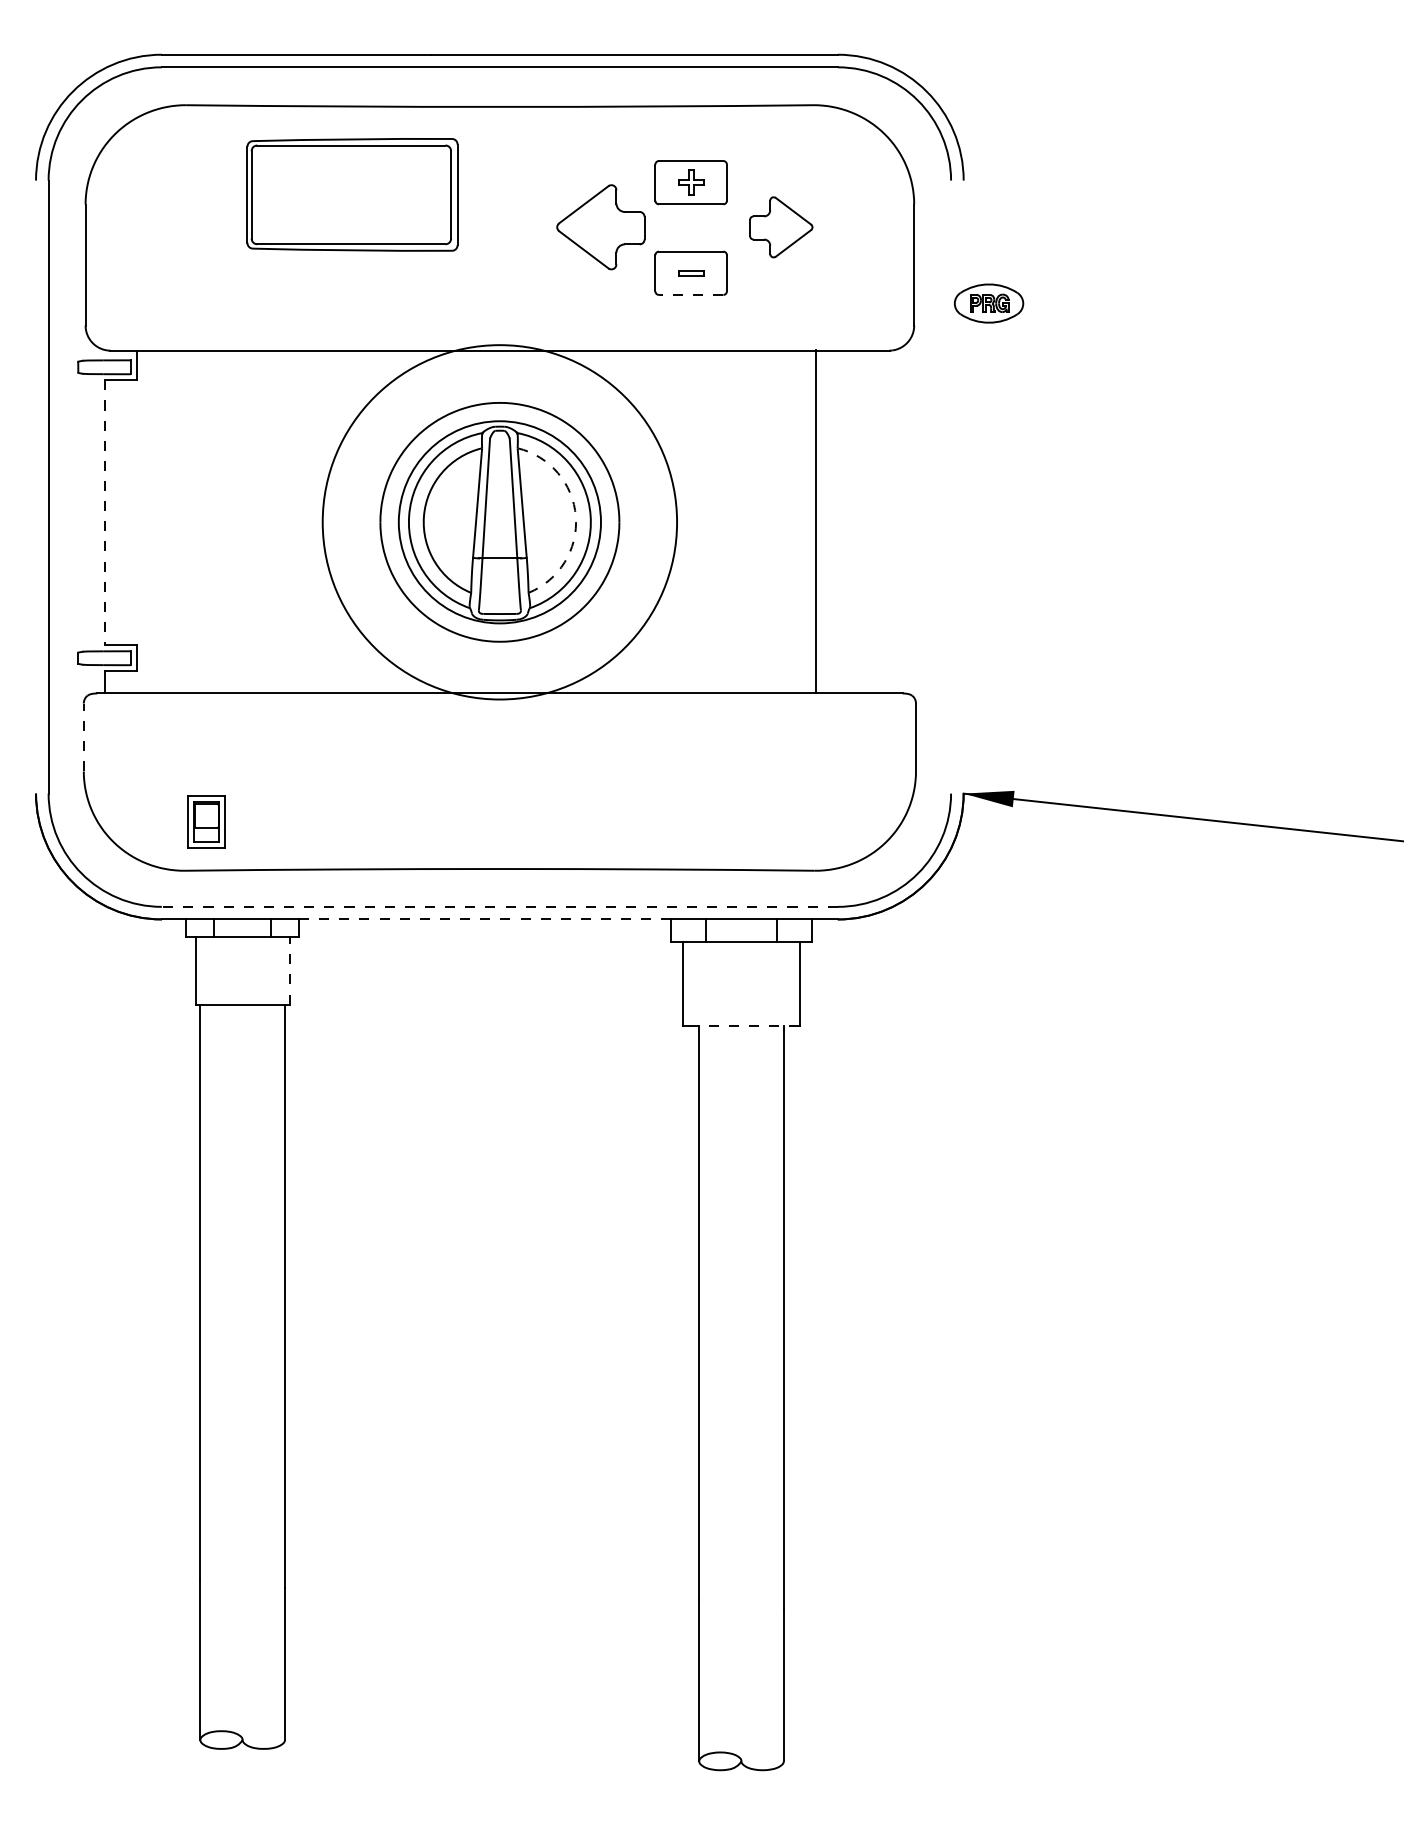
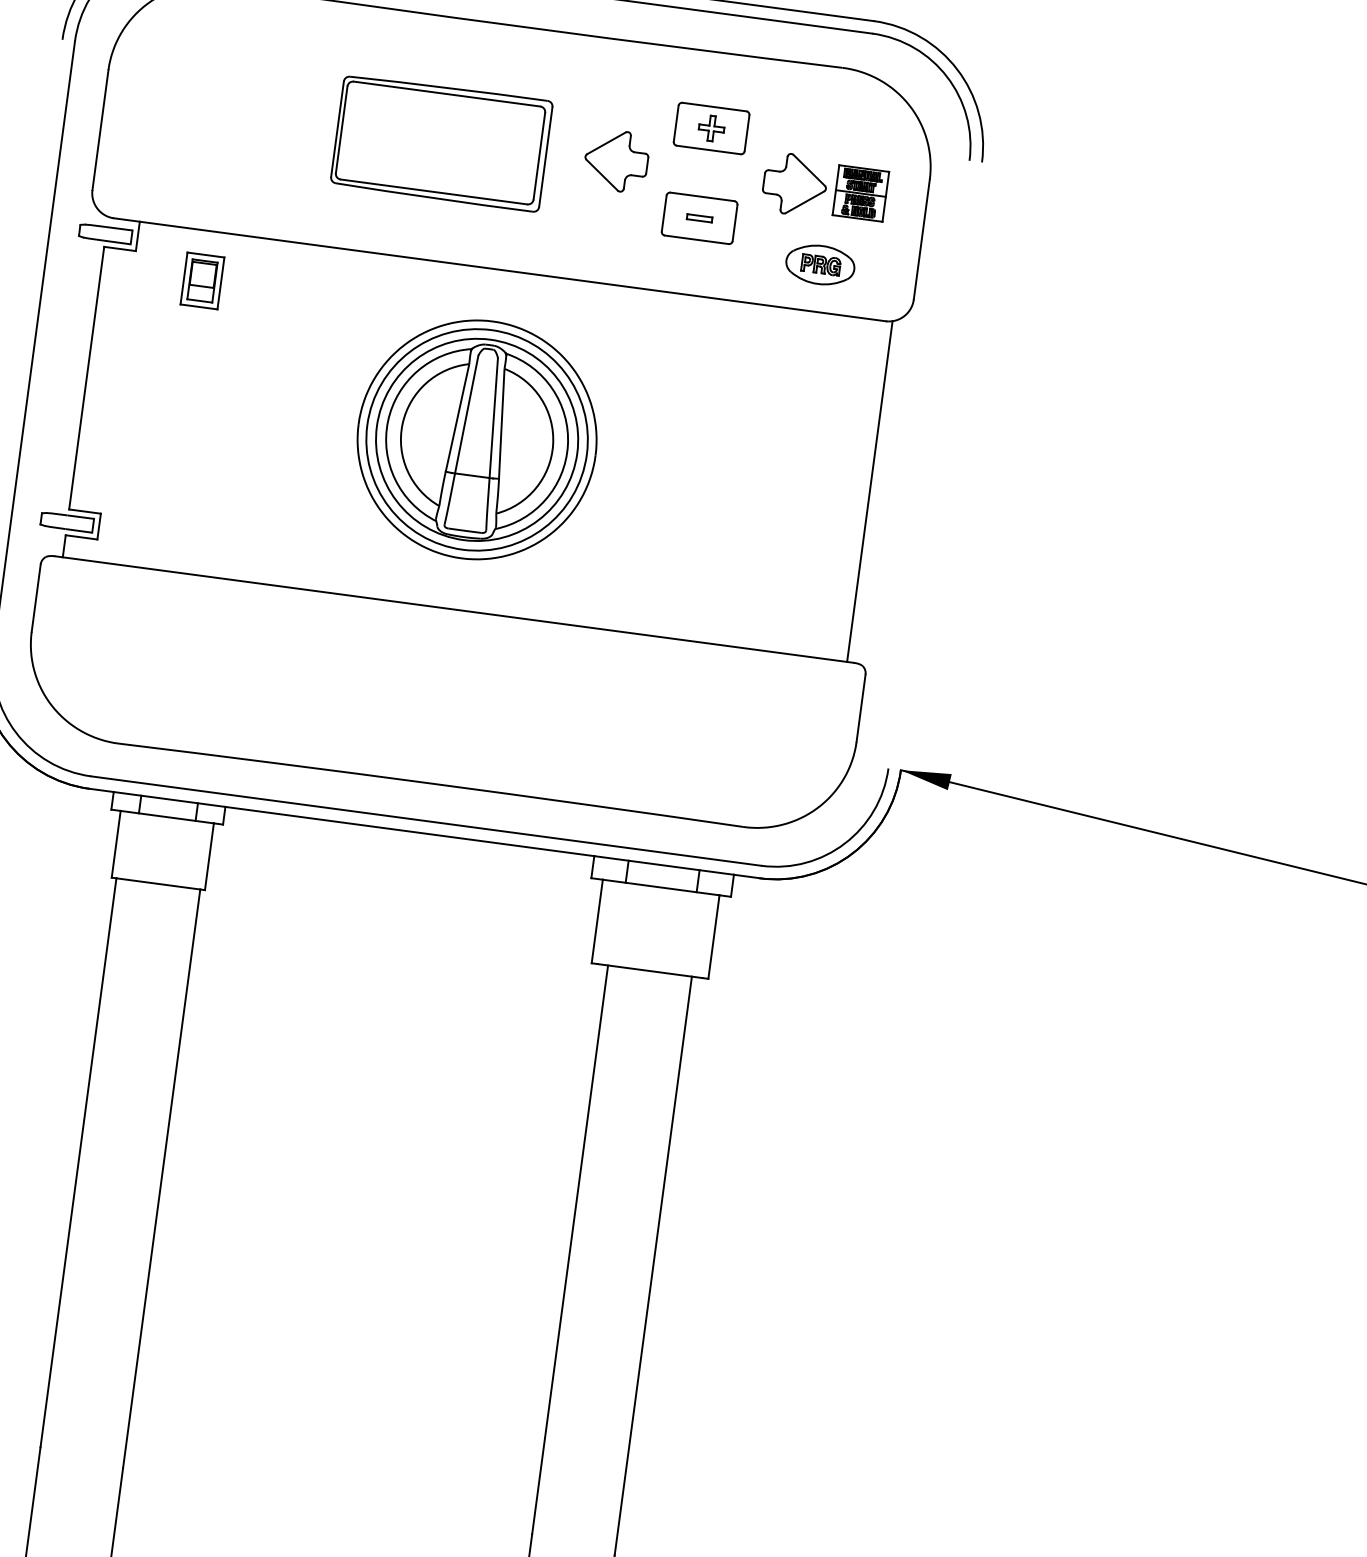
part: (352, 194) -> (441, 142), moved
part: (601, 227) -> (616, 161), size x0.71
part: (847, 227) -> (860, 193), added
line: (690, 294) -> (696, 239), dashed -> solid
part: (988, 303) -> (819, 264), moved
line: (104, 513) -> (86, 378), dashed -> solid
arc: (575, 516) -> (552, 444), dashed -> solid
line: (816, 521) -> (870, 491), moved
circle: (499, 522) -> (476, 440), size x0.62
line: (83, 737) -> (35, 598), dashed -> solid
part: (206, 821) -> (202, 280), moved
line: (499, 906) -> (425, 820), dashed -> solid
line: (485, 919) -> (410, 831), dashed -> solid
line: (289, 970) -> (209, 856), dashed -> solid
line: (741, 1025) -> (650, 970), dashed -> solid

